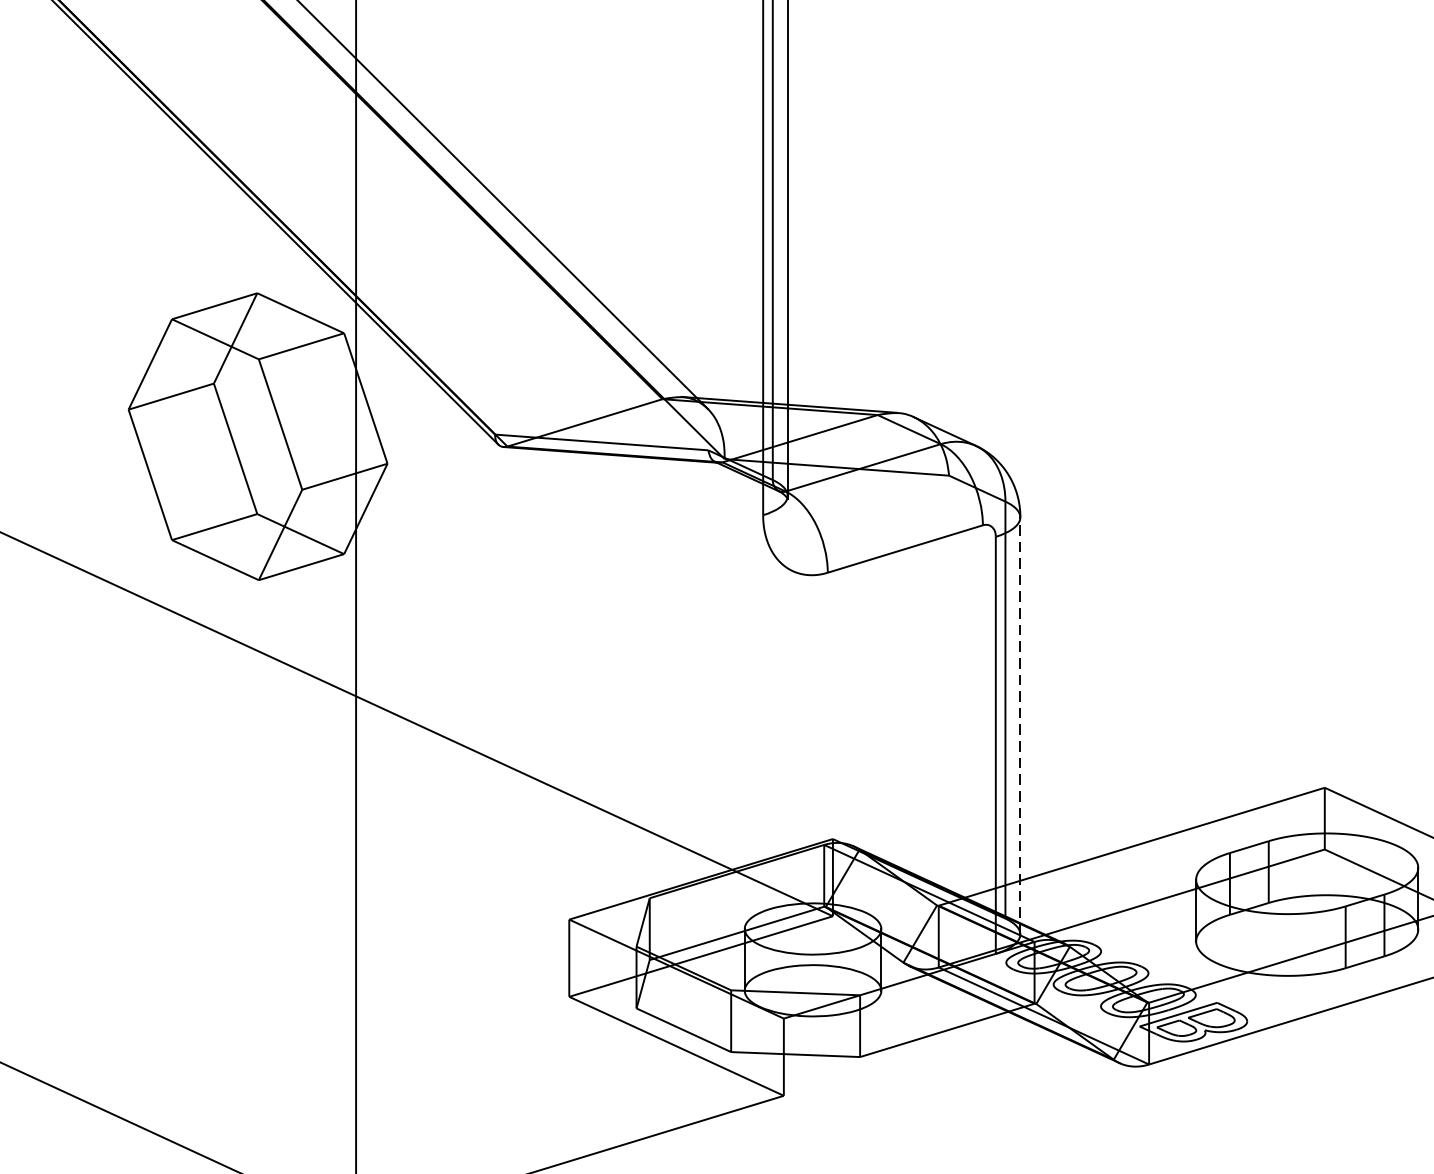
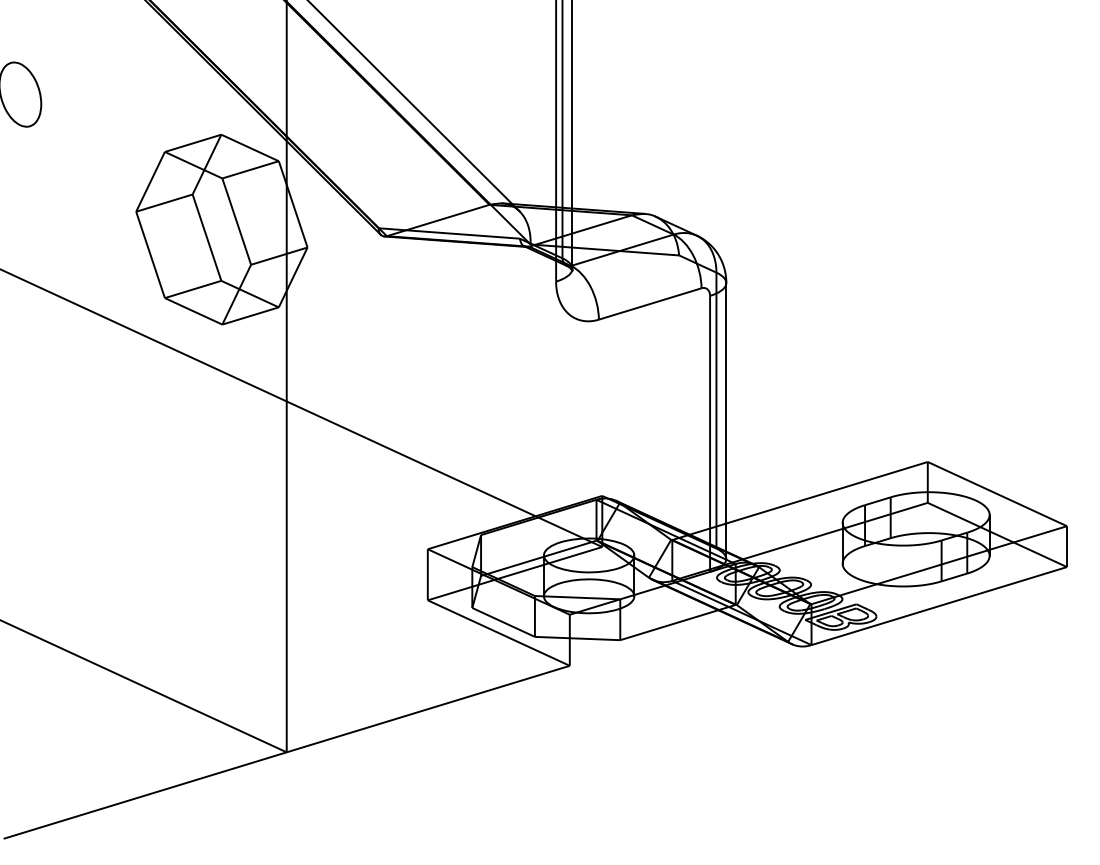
line: (1020, 726) -> (726, 421), dashed -> solid

